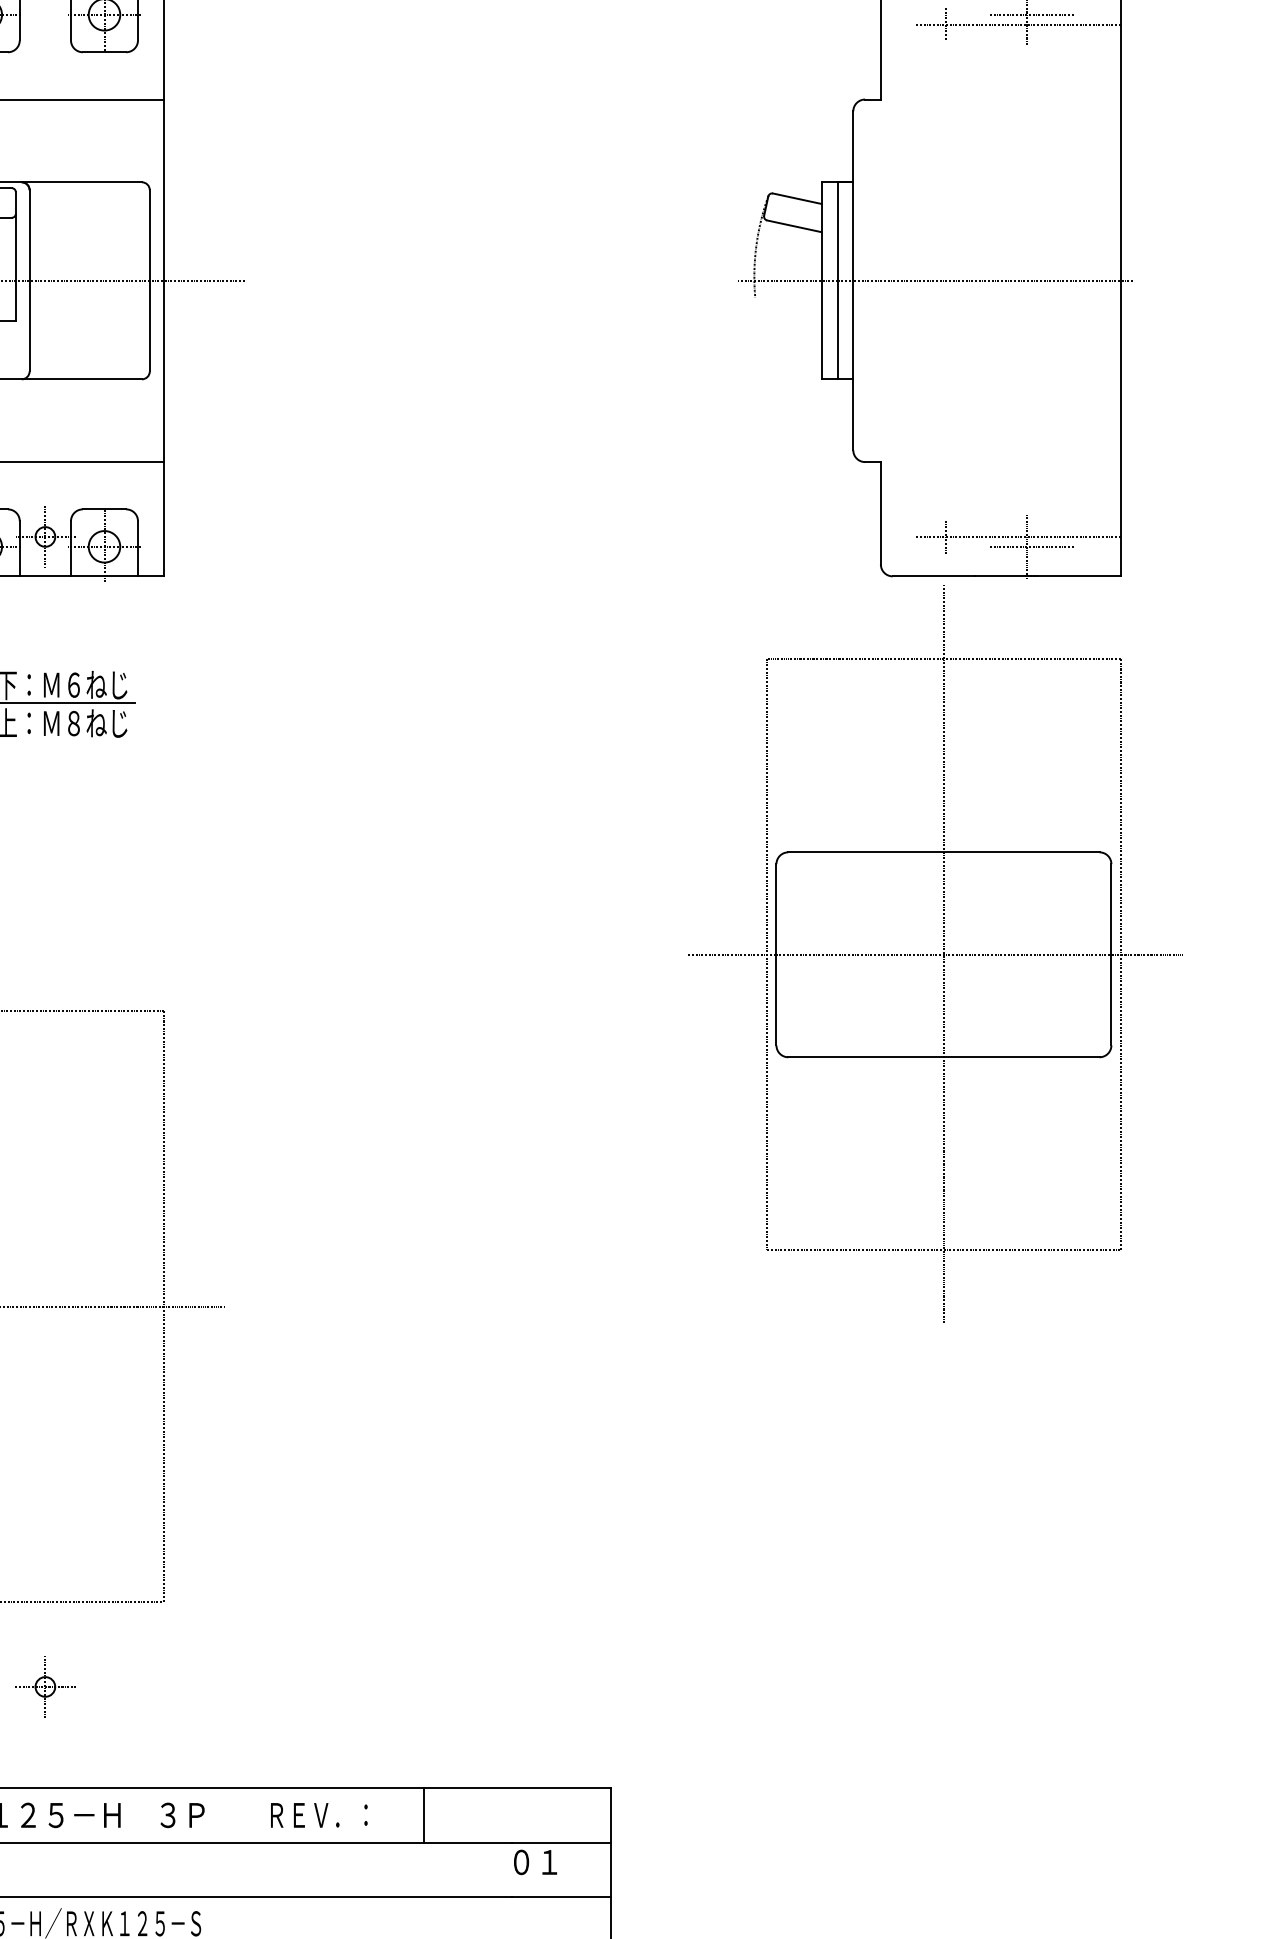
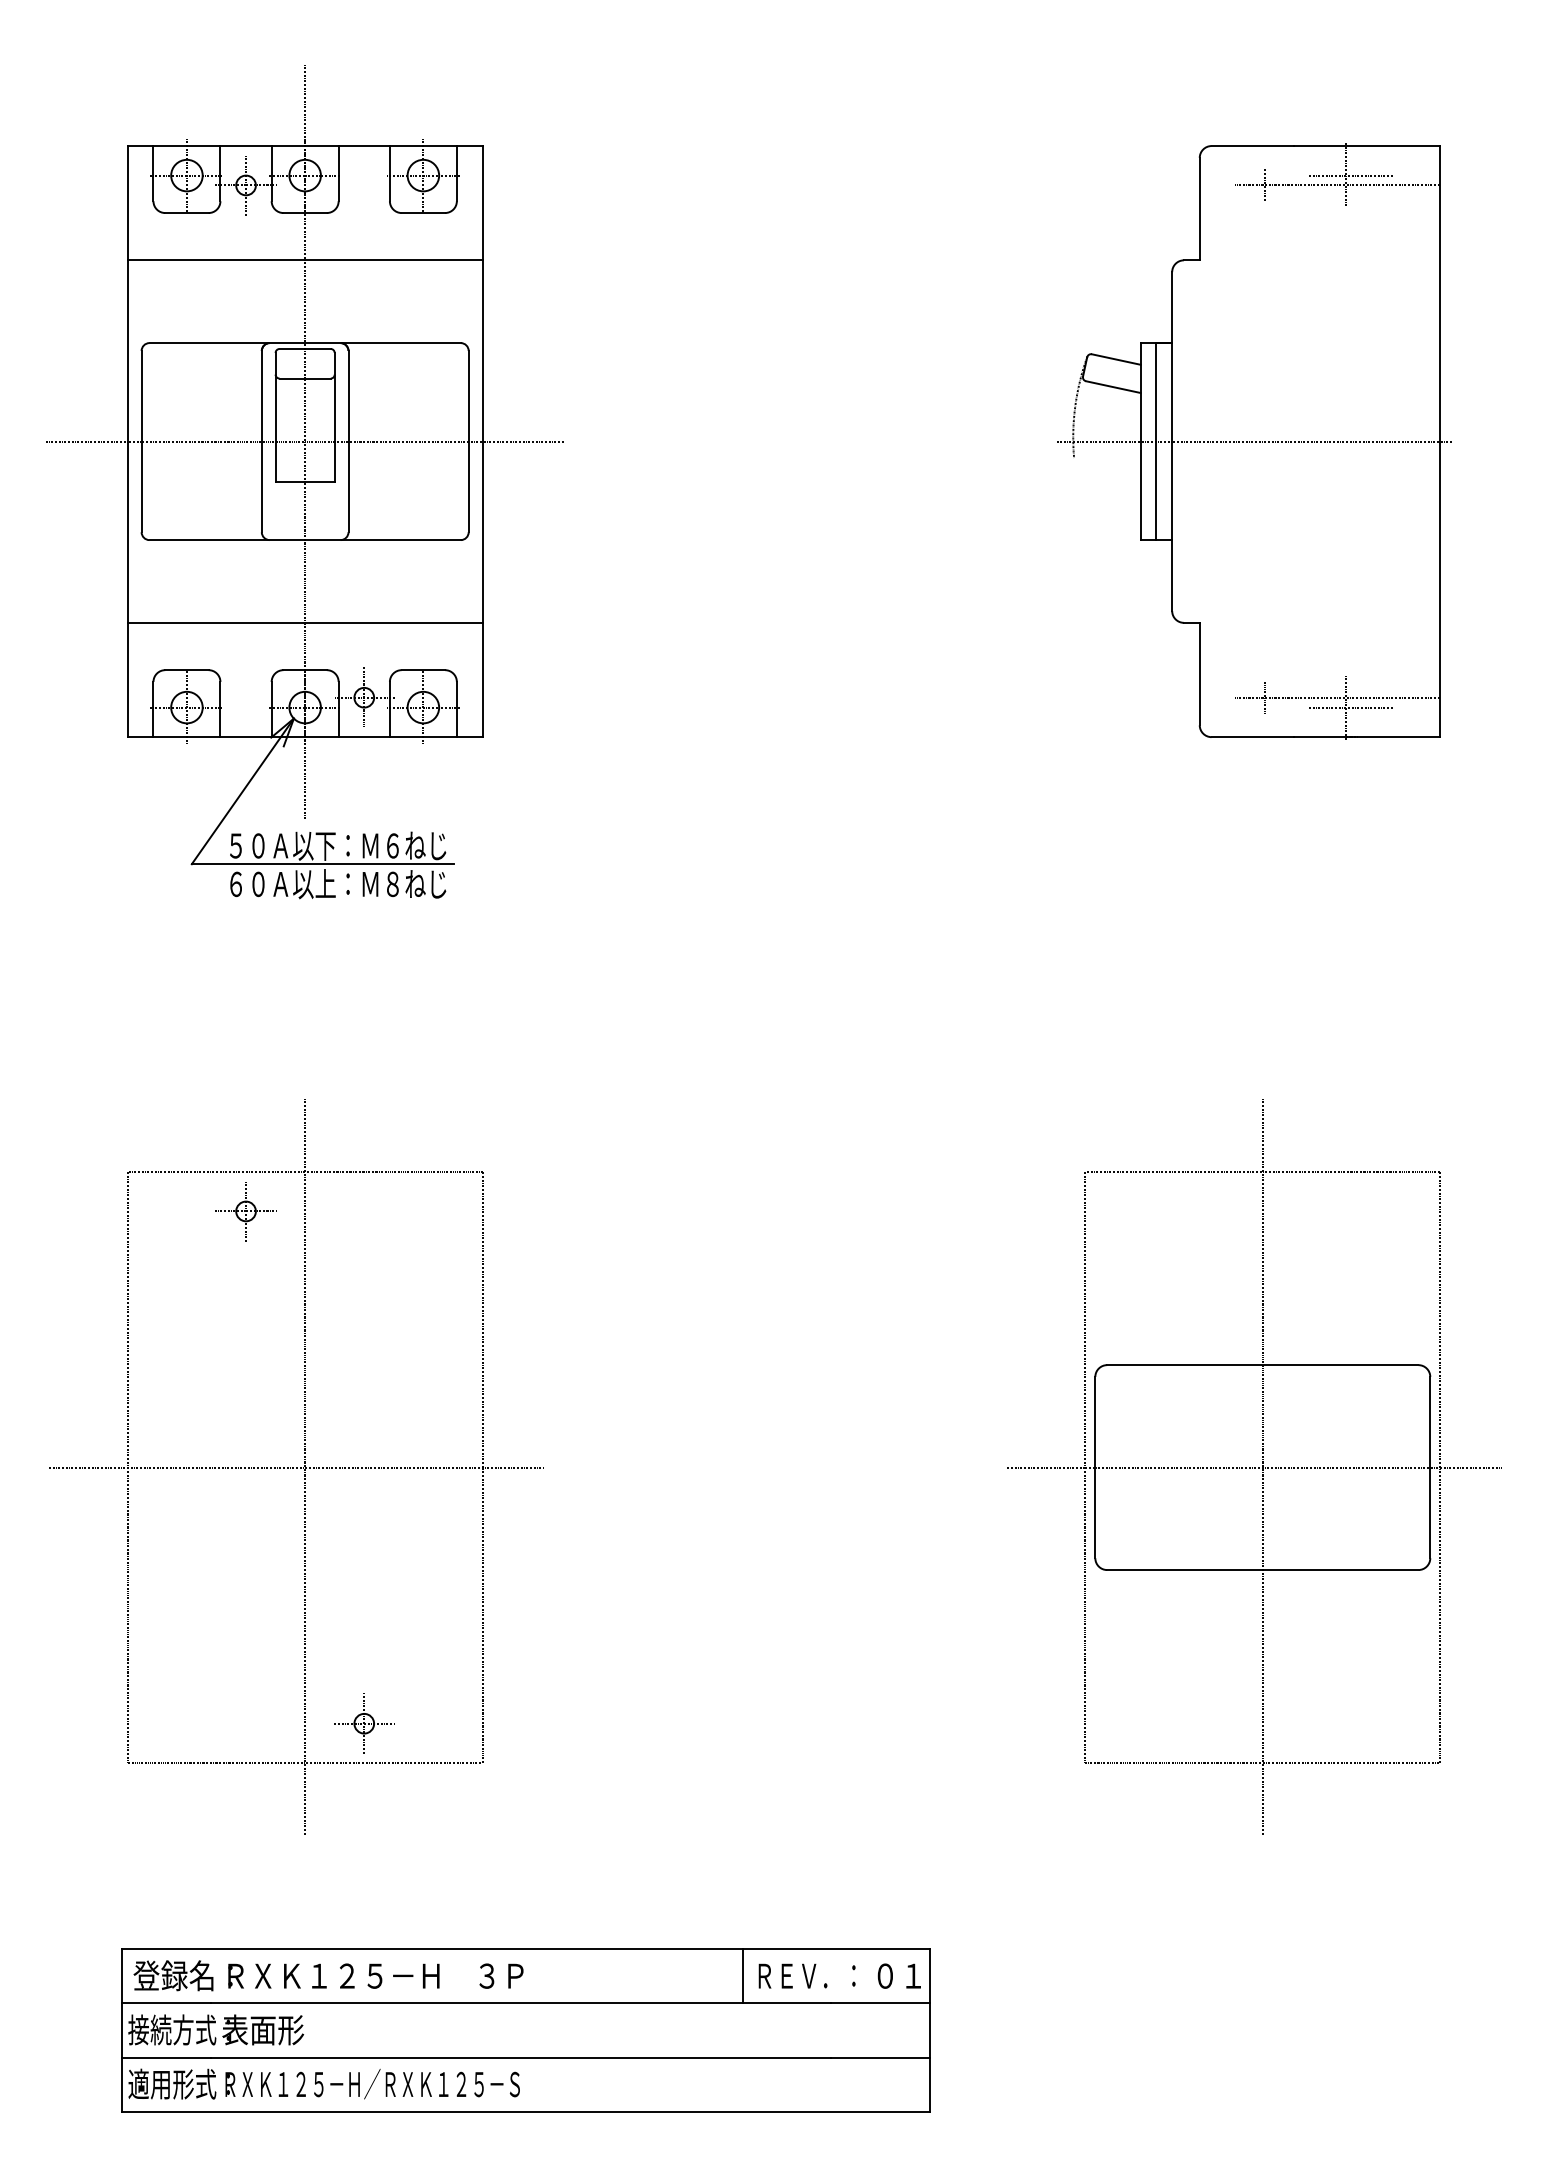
part: (935, 953) -> (1254, 1466), moved
part: (45, 1686) -> (364, 1723), moved
text: (318, 1814) -> (806, 1975), moved
text: (534, 1861) -> (898, 1975), moved

